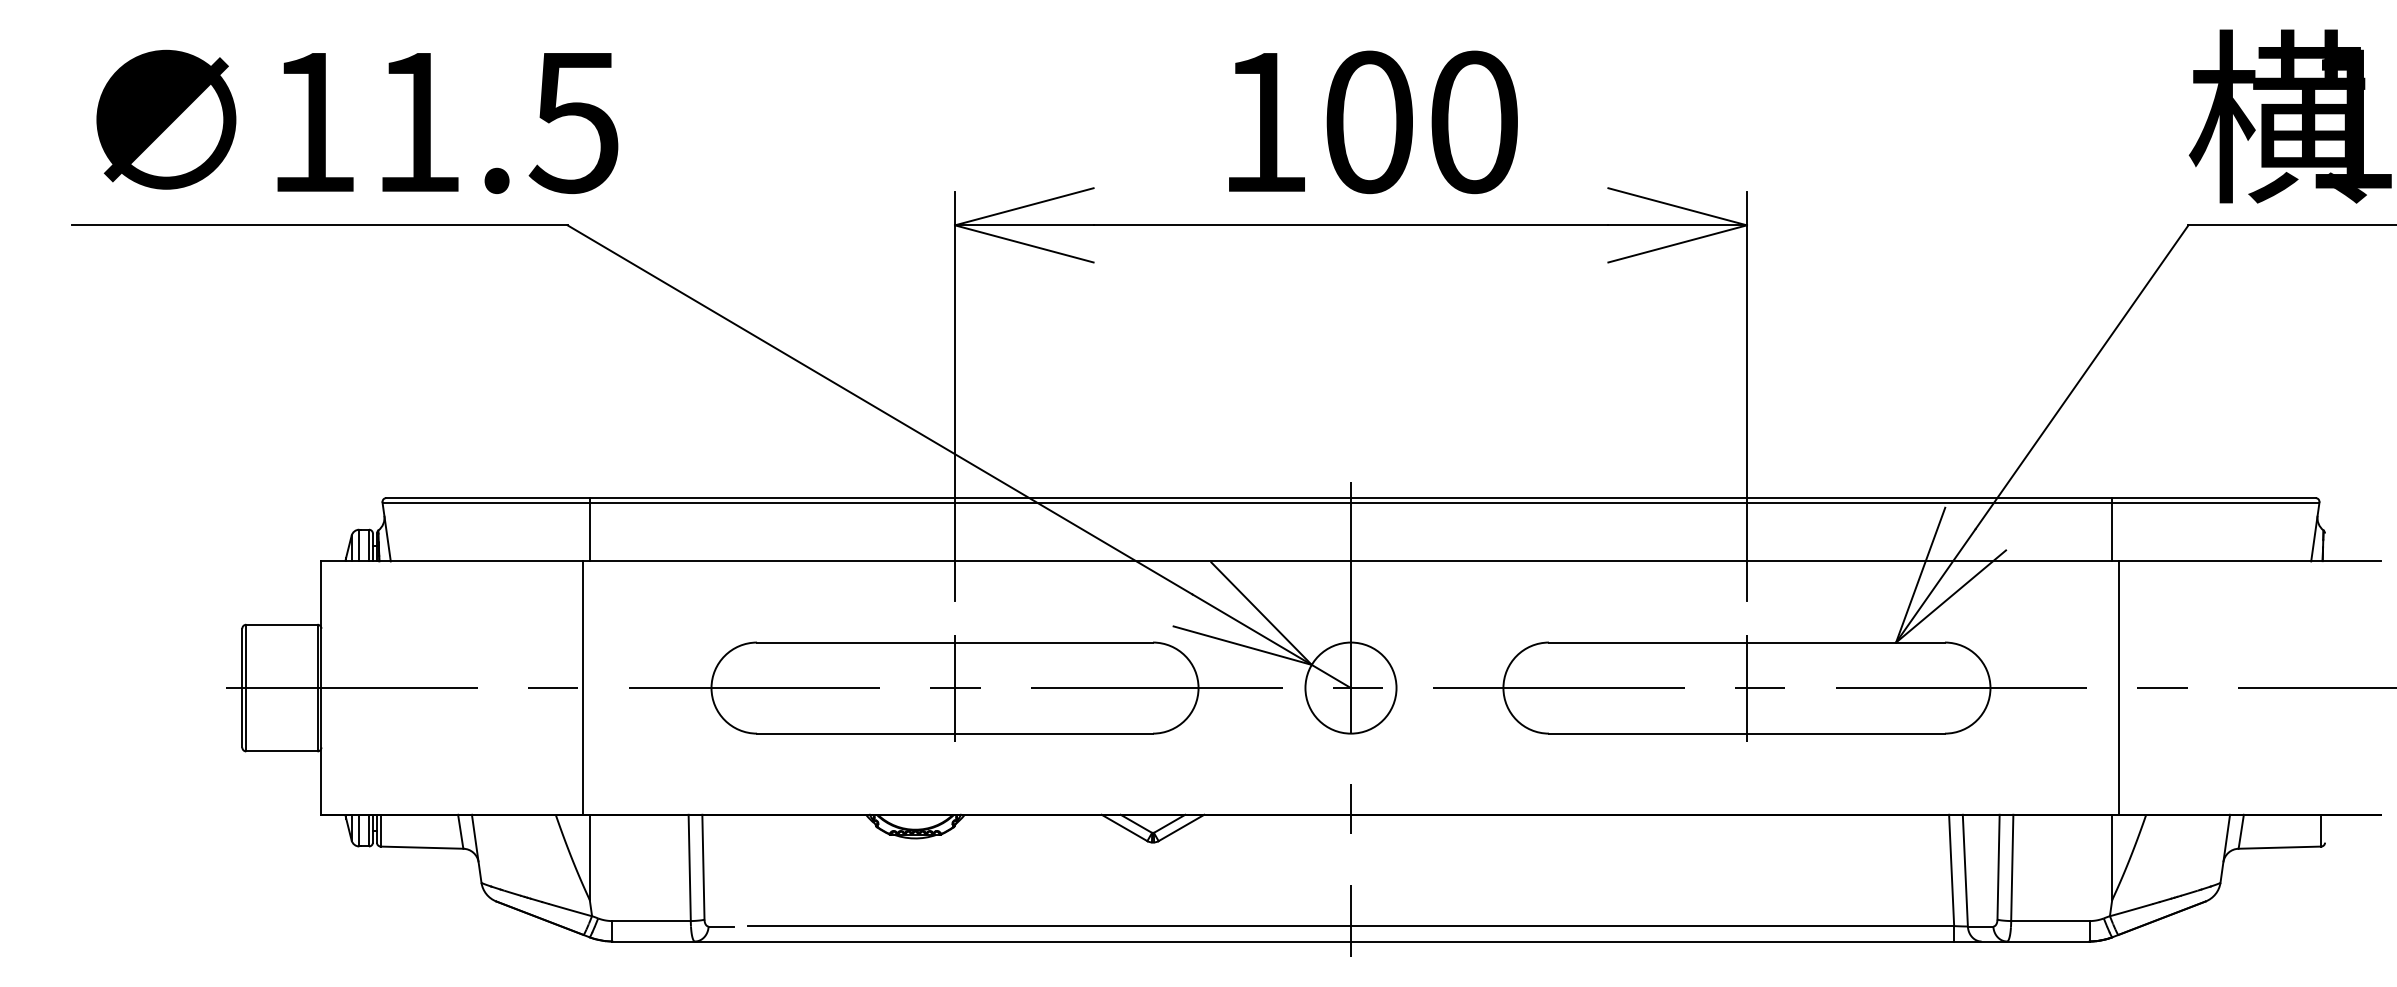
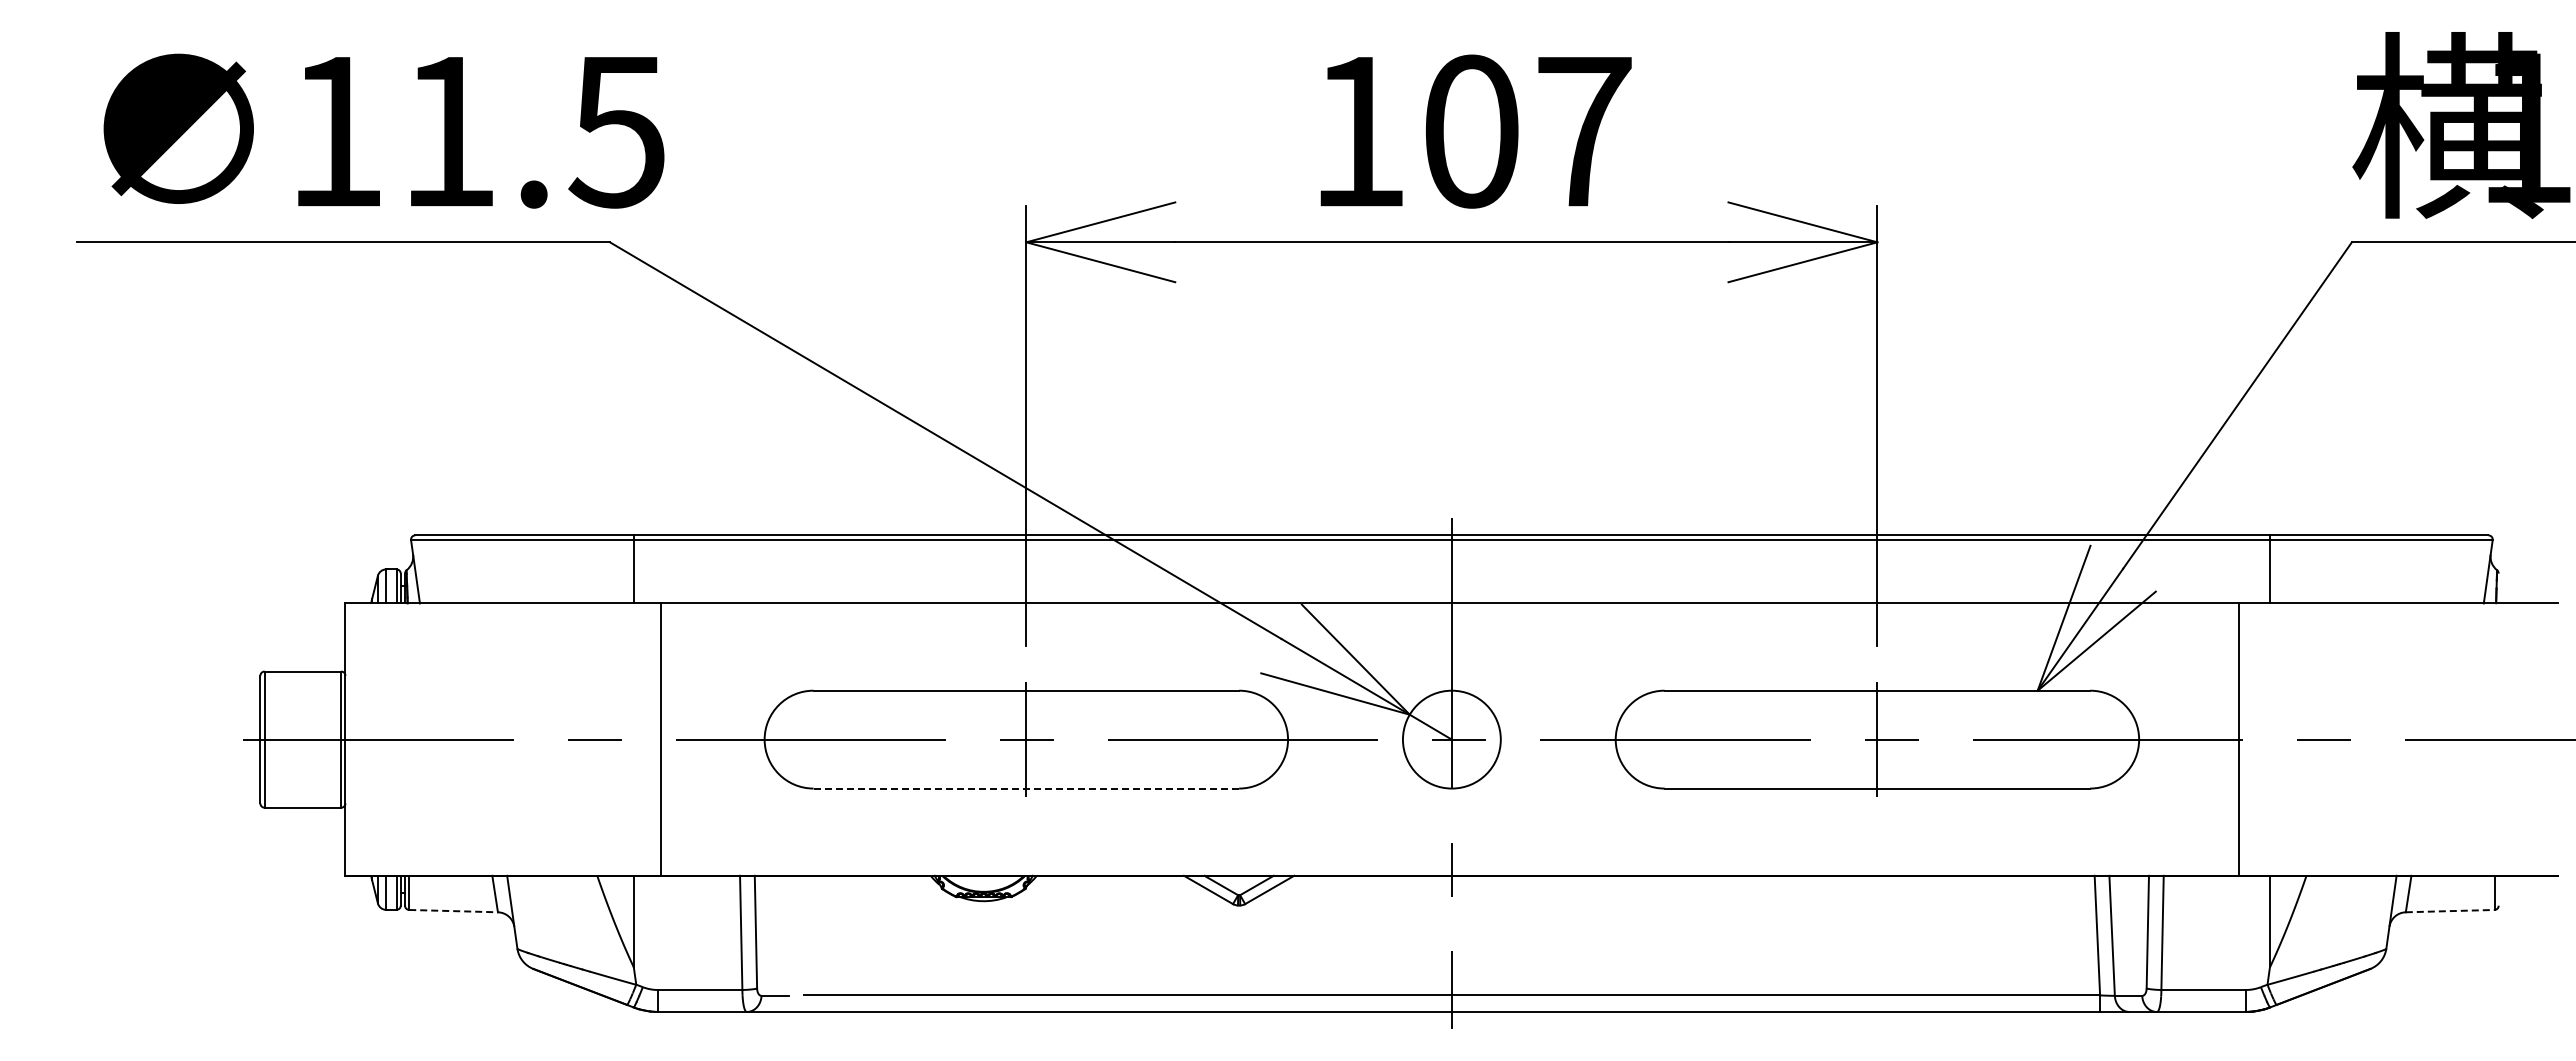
text: (1474, 122) -> (1584, 131), 100 -> 107
line: (582, 687) -> (661, 739), moved
line: (2119, 687) -> (2239, 739), moved
line: (955, 733) -> (1026, 788), solid -> dashed
line: (422, 848) -> (454, 911), solid -> dashed
line: (2280, 848) -> (2450, 911), solid -> dashed

